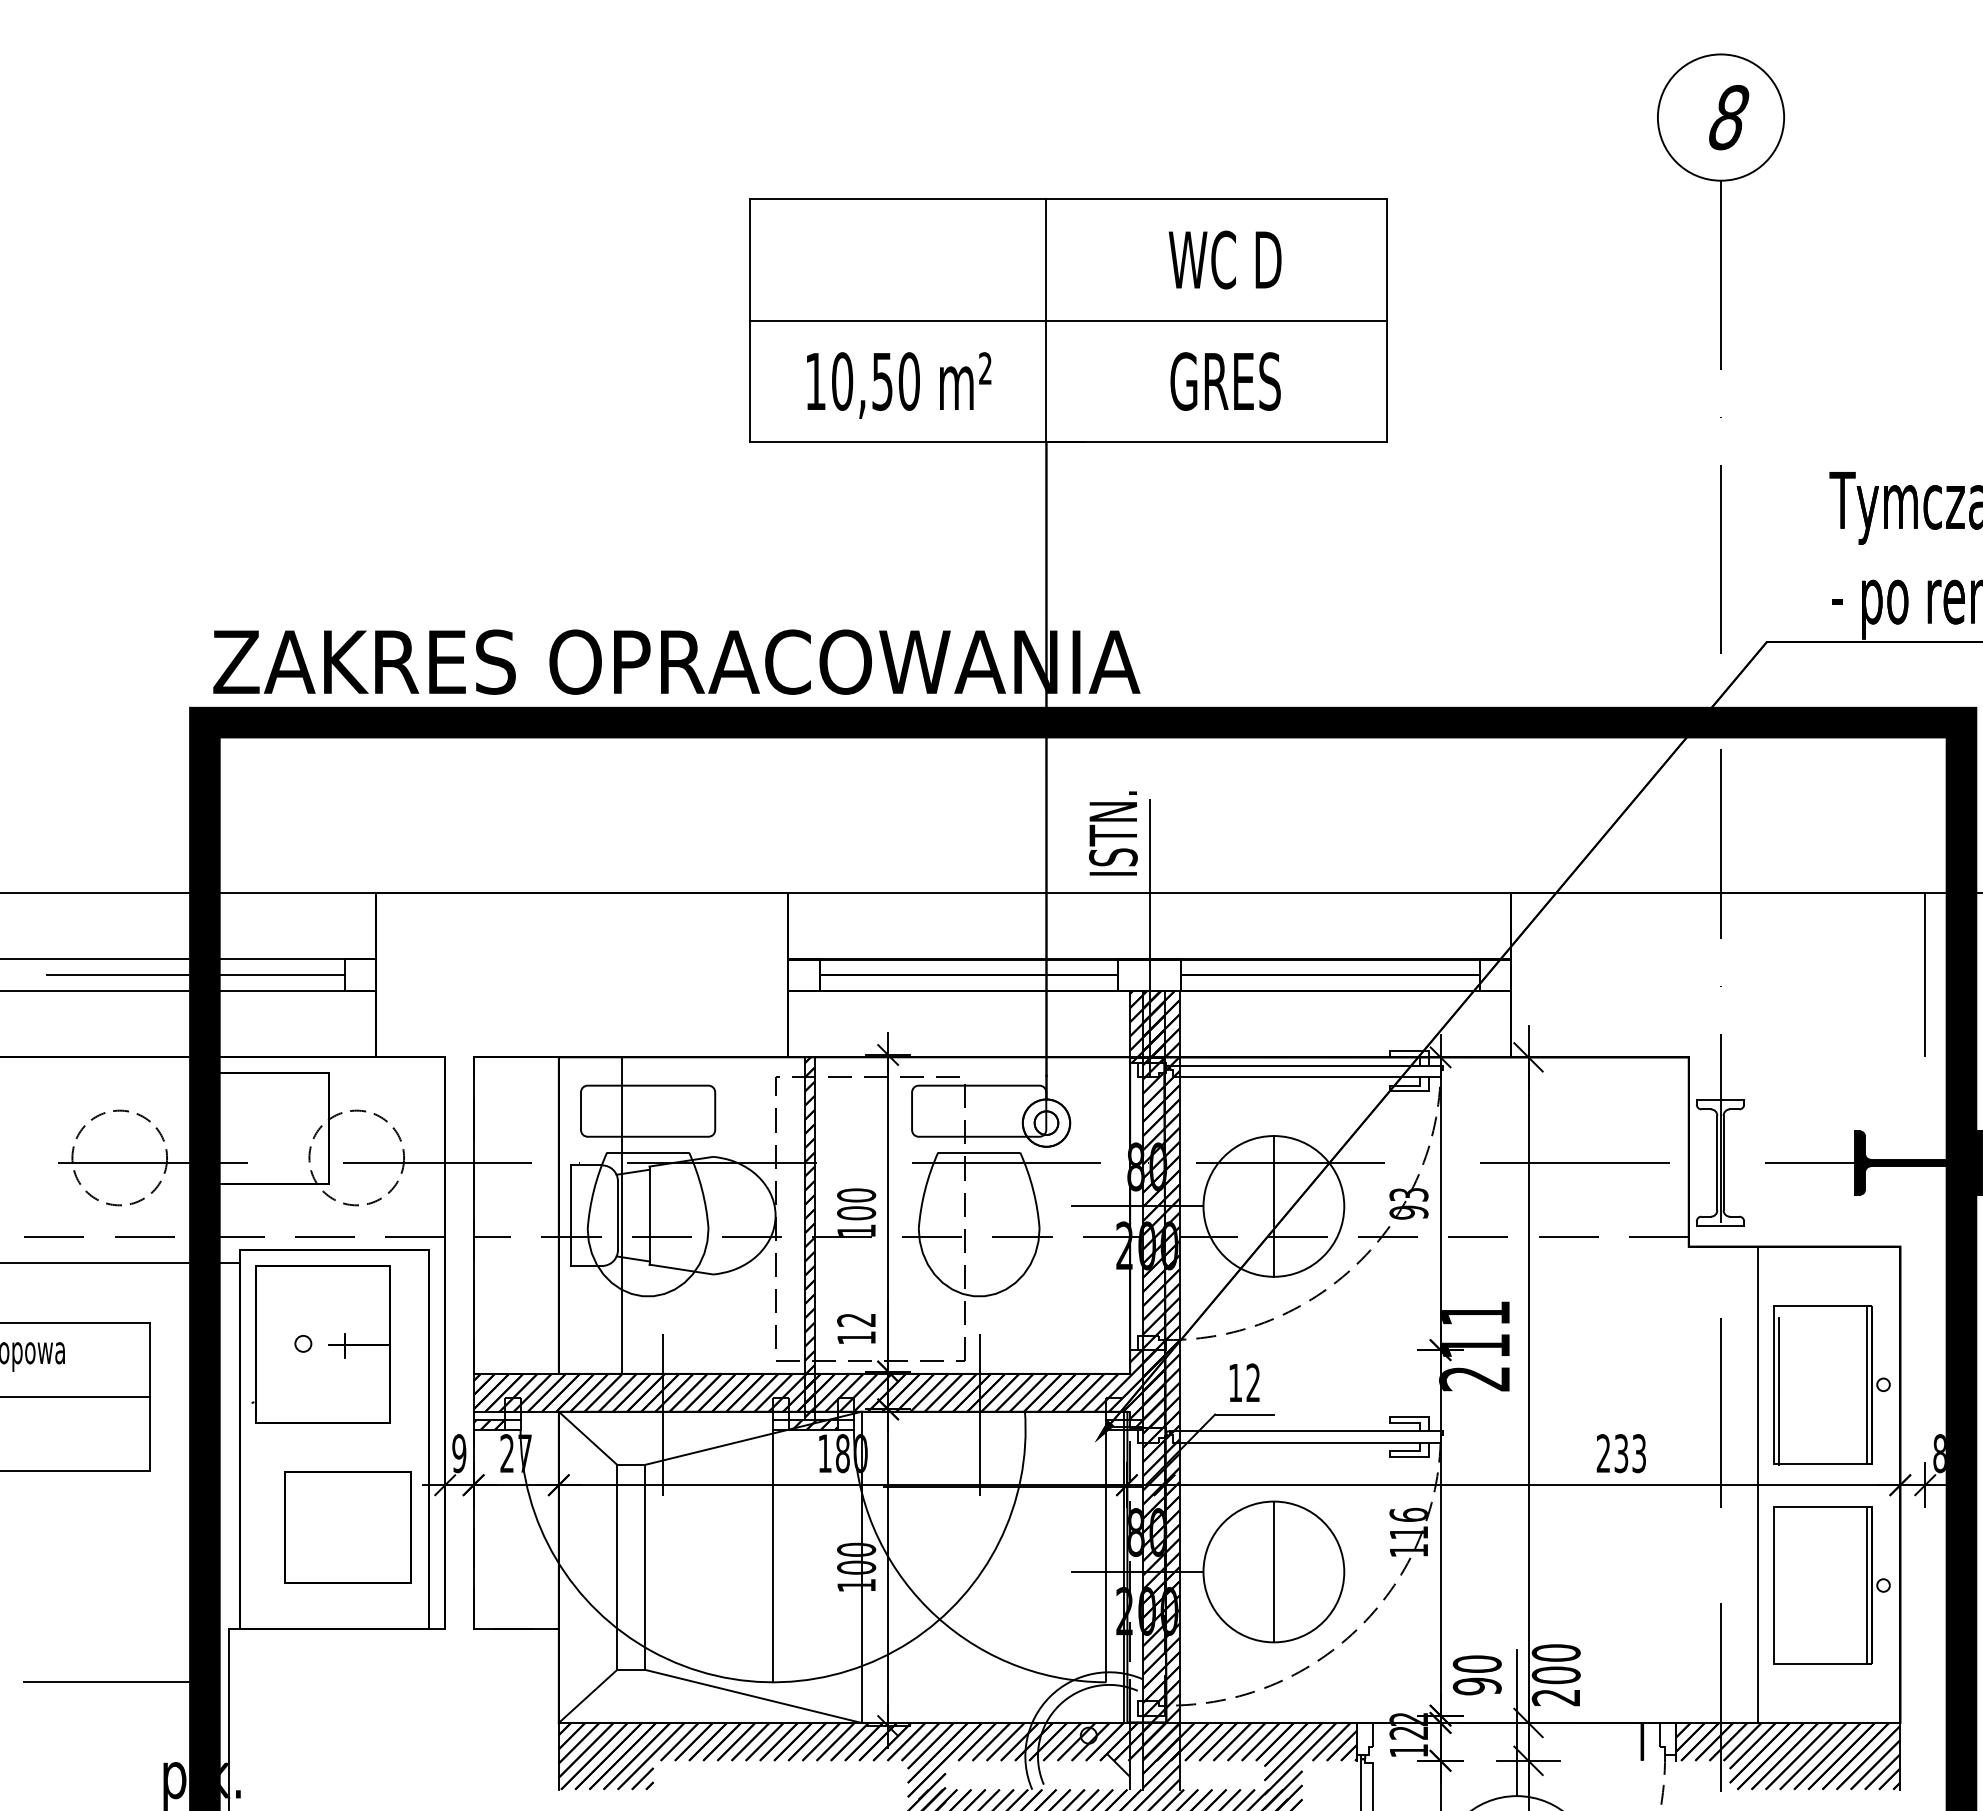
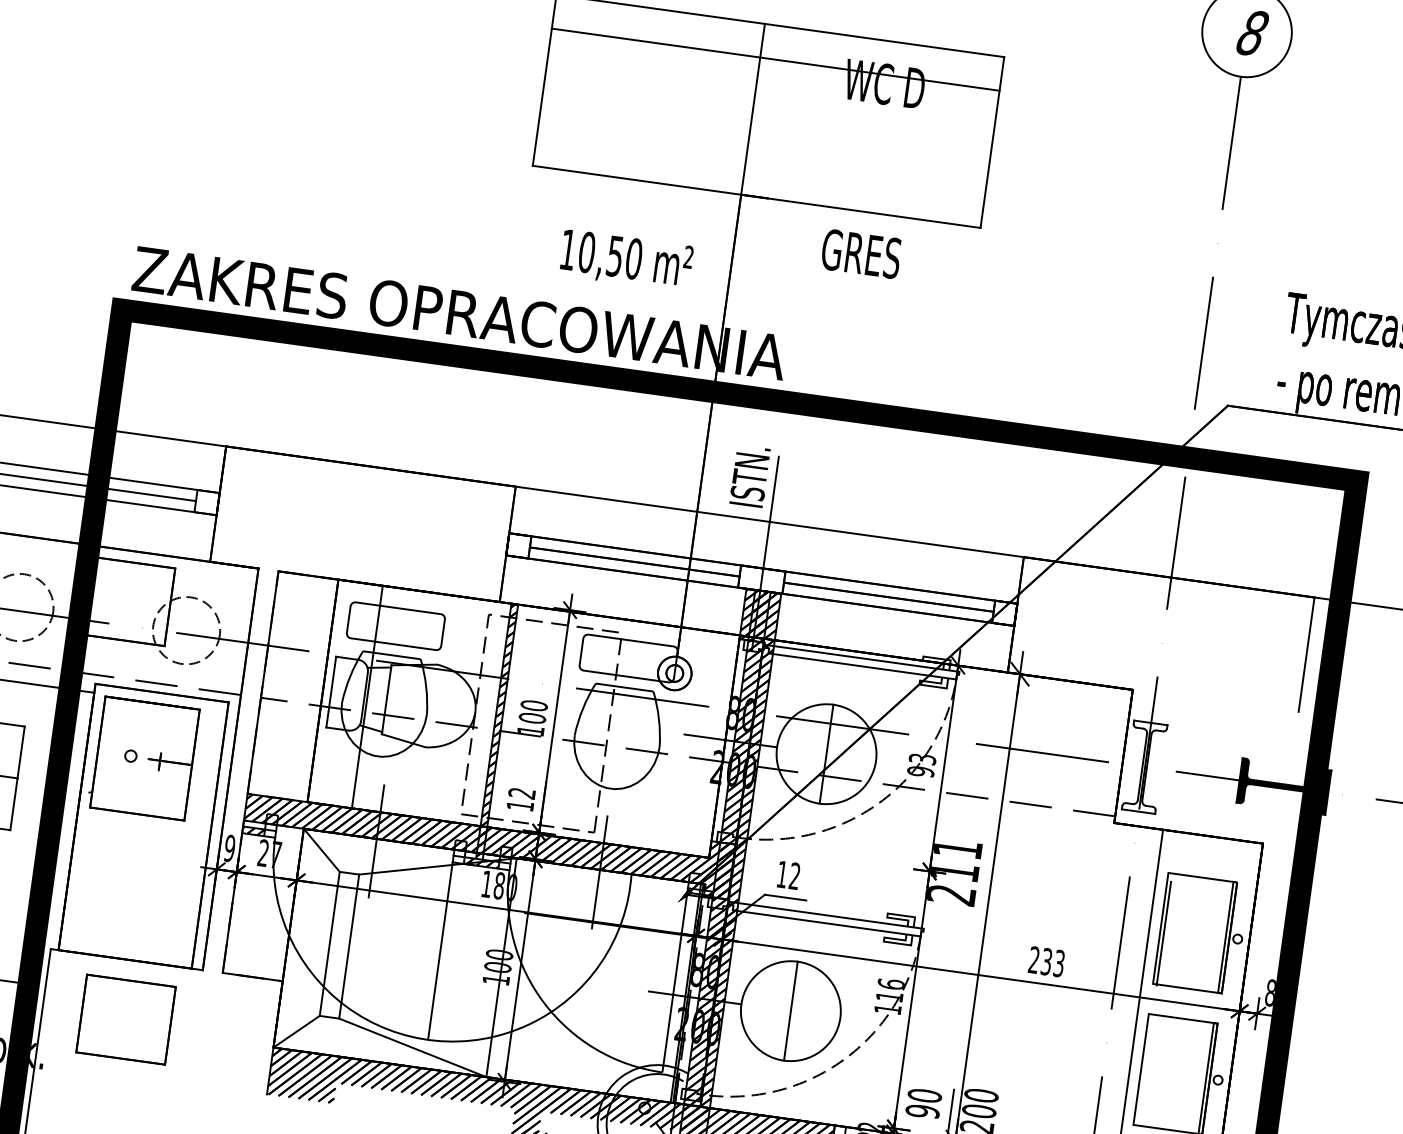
line: (1068, 320) -> (775, 59), moved
text: (1225, 381) -> (861, 253), moved
text: (899, 385) -> (626, 260), moved
part: (347, 1527) -> (125, 1019), moved

